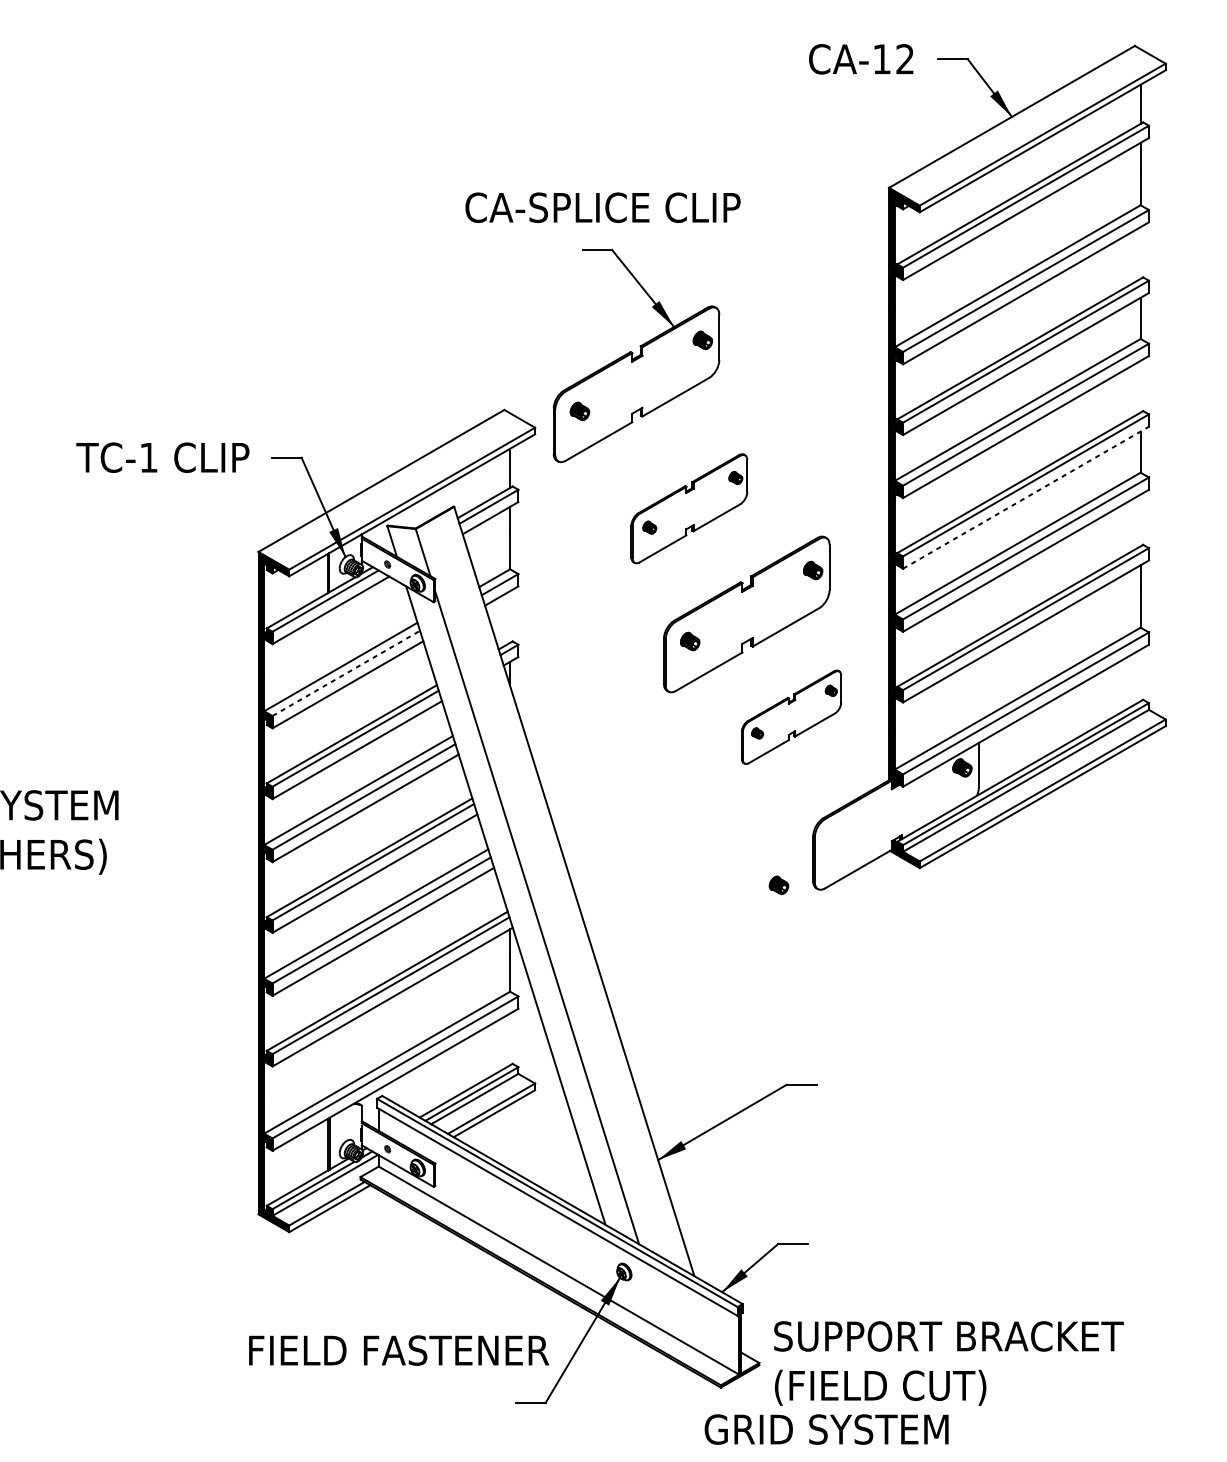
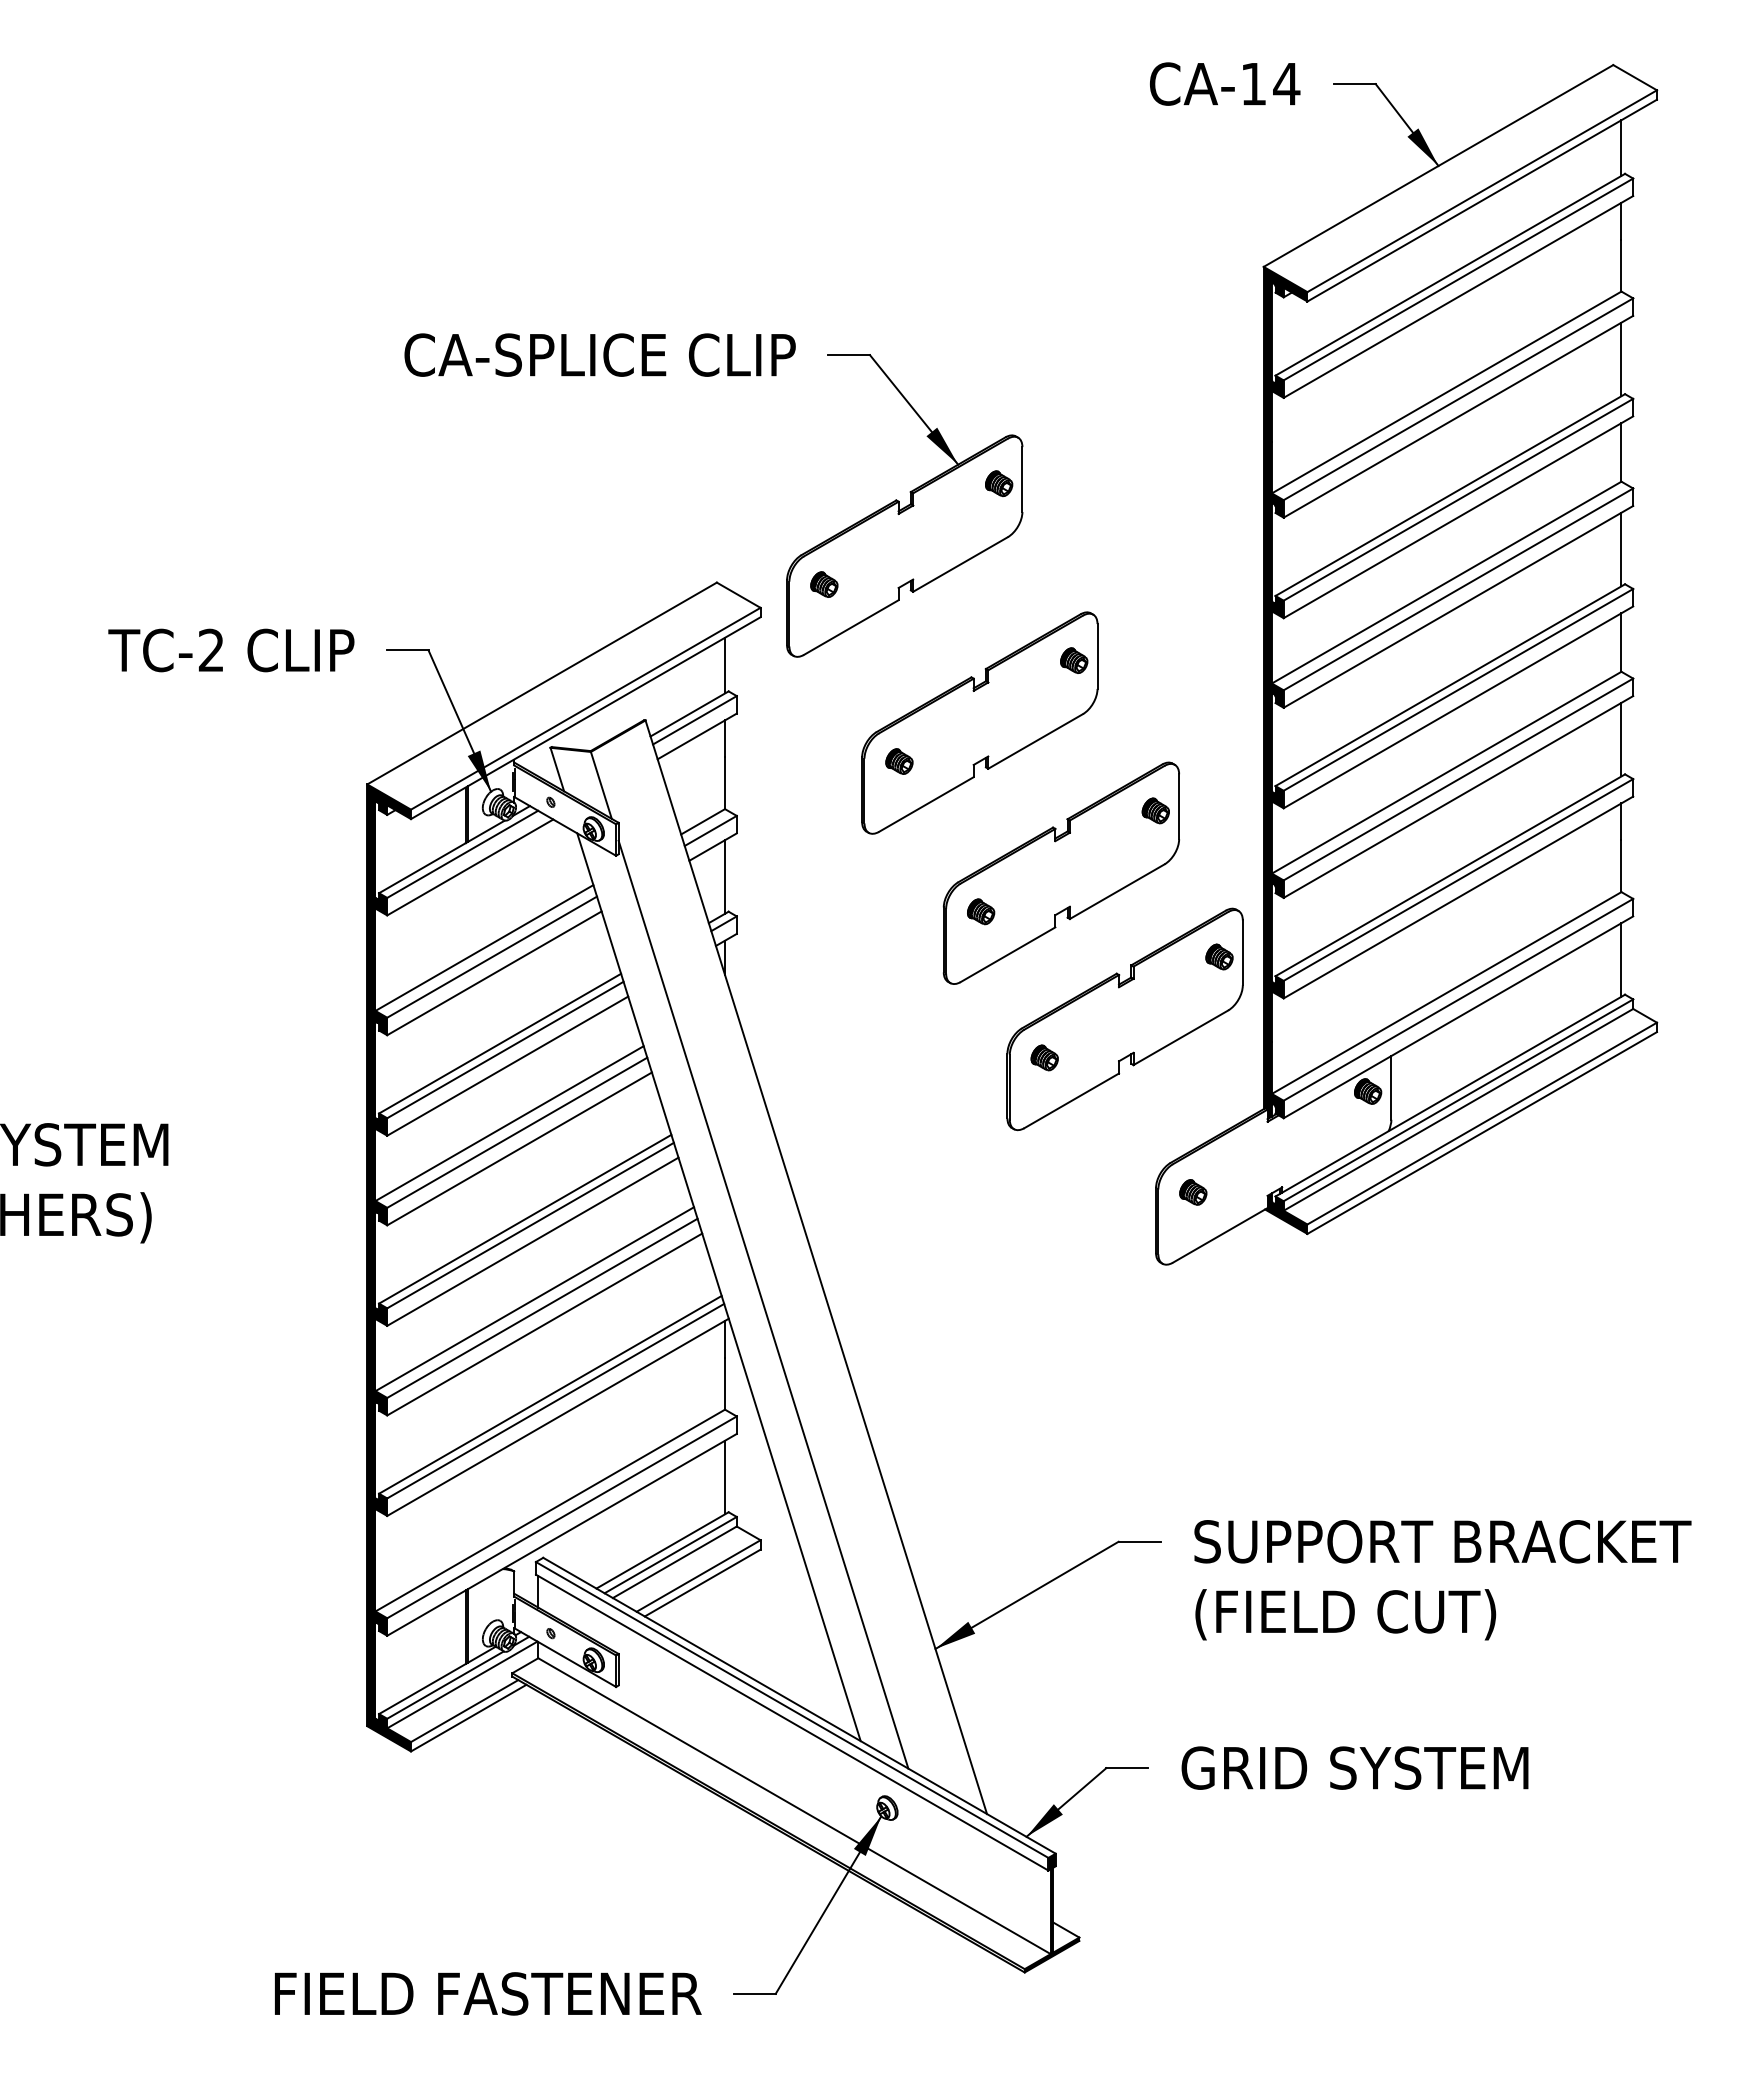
text: (905, 58) -> (1286, 83), CA-12 -> CA-14
text: (602, 207) -> (599, 354), moved
line: (1140, 253) -> (1621, 359), added
line: (1140, 386) -> (1621, 549), added
text: (148, 457) -> (210, 649), TC-1 -> TC-2
line: (1026, 497) -> (1458, 707), dashed -> solid
part: (689, 508) -> (979, 722), size x1.43
line: (1140, 520) -> (1621, 739), added
line: (510, 616) -> (725, 876), added
line: (346, 672) -> (492, 956), dashed -> solid
line: (1140, 675) -> (1621, 959), added
part: (791, 717) -> (1124, 1019), size x1.67
part: (779, 885) -> (1193, 1192), moved
line: (510, 1039) -> (725, 1477), added
text: (399, 1350) -> (488, 1993), moved
text: (948, 1363) -> (1442, 1580), moved
text: (826, 1429) -> (1354, 1767), moved

